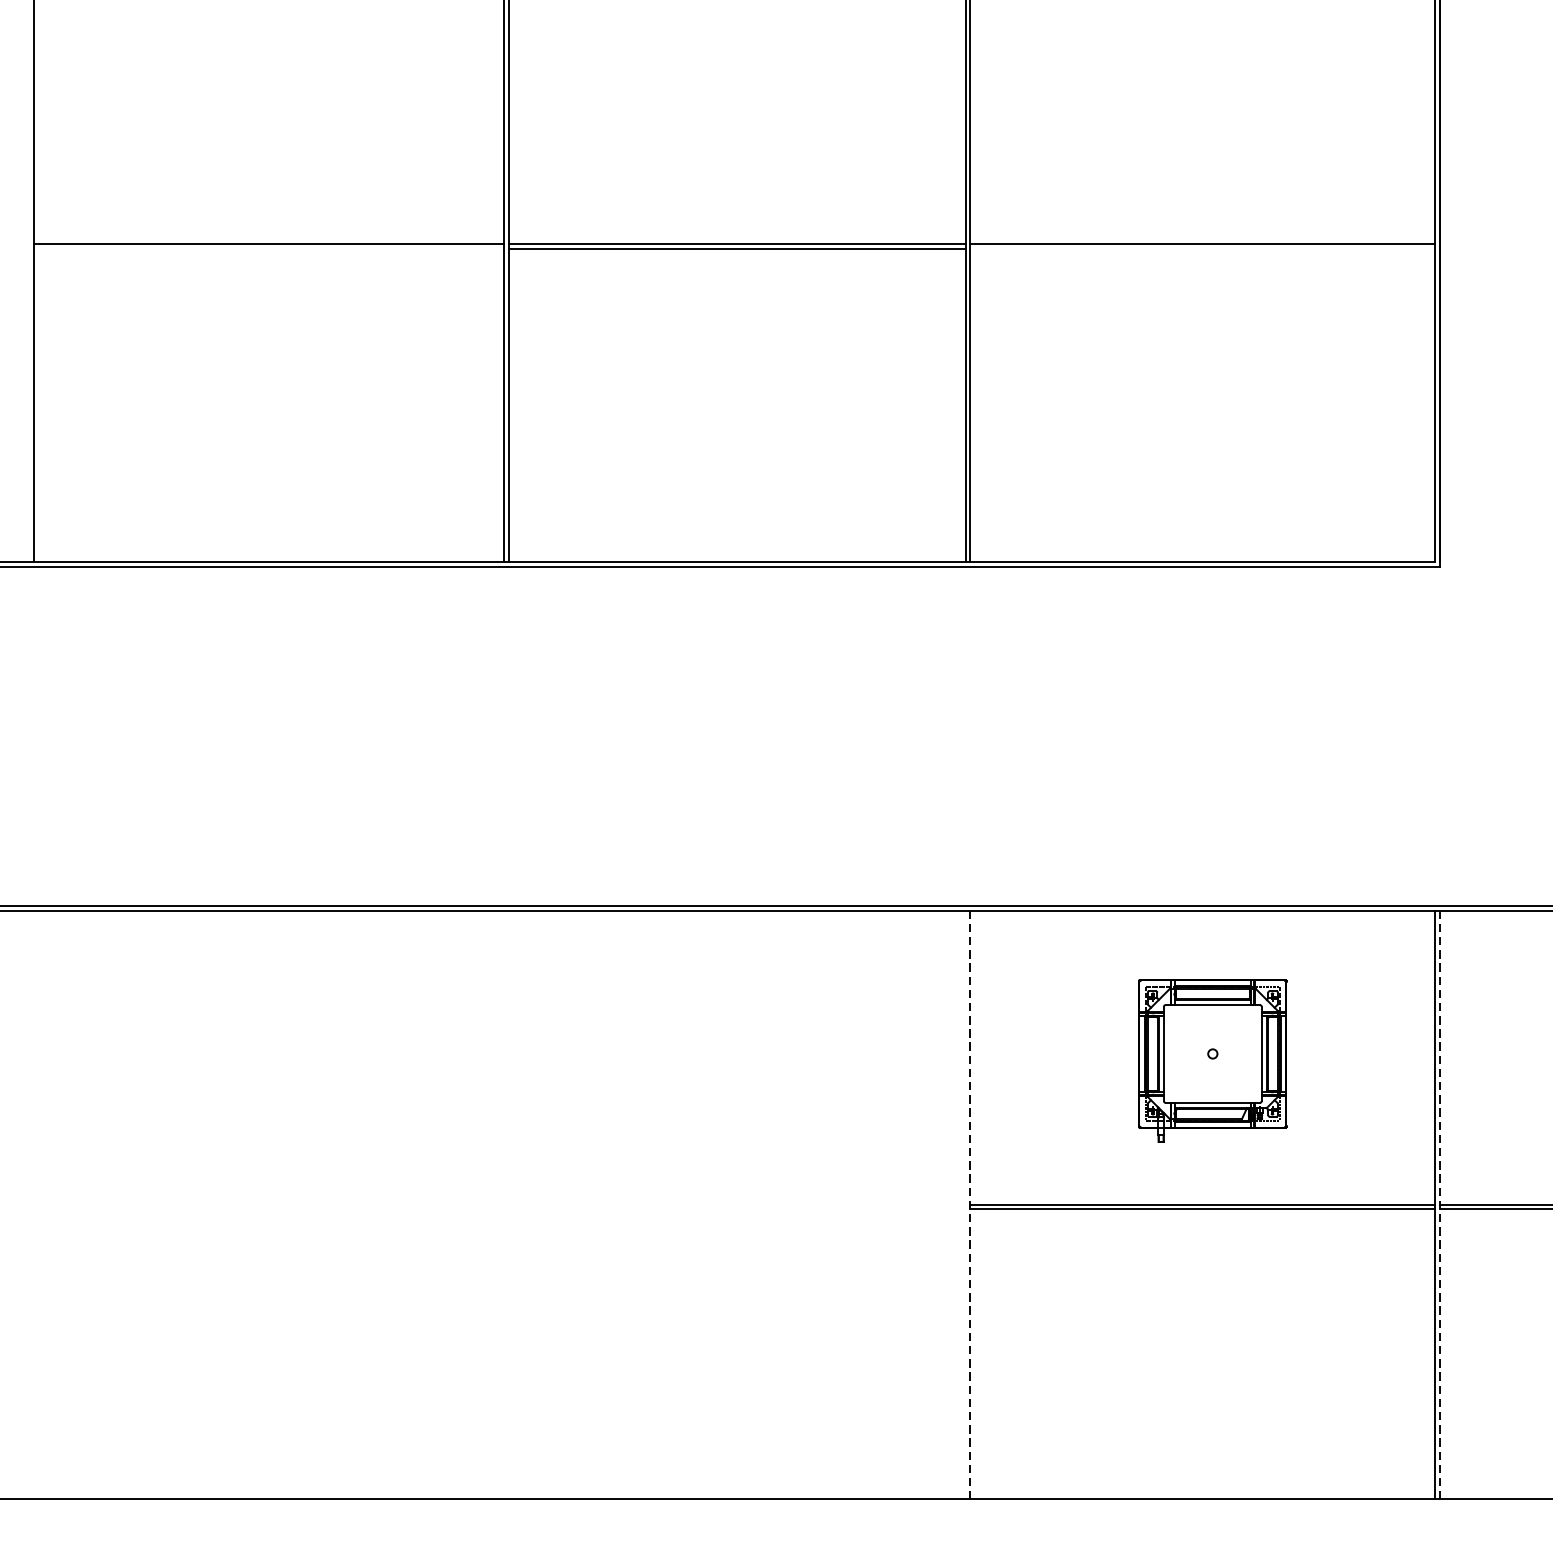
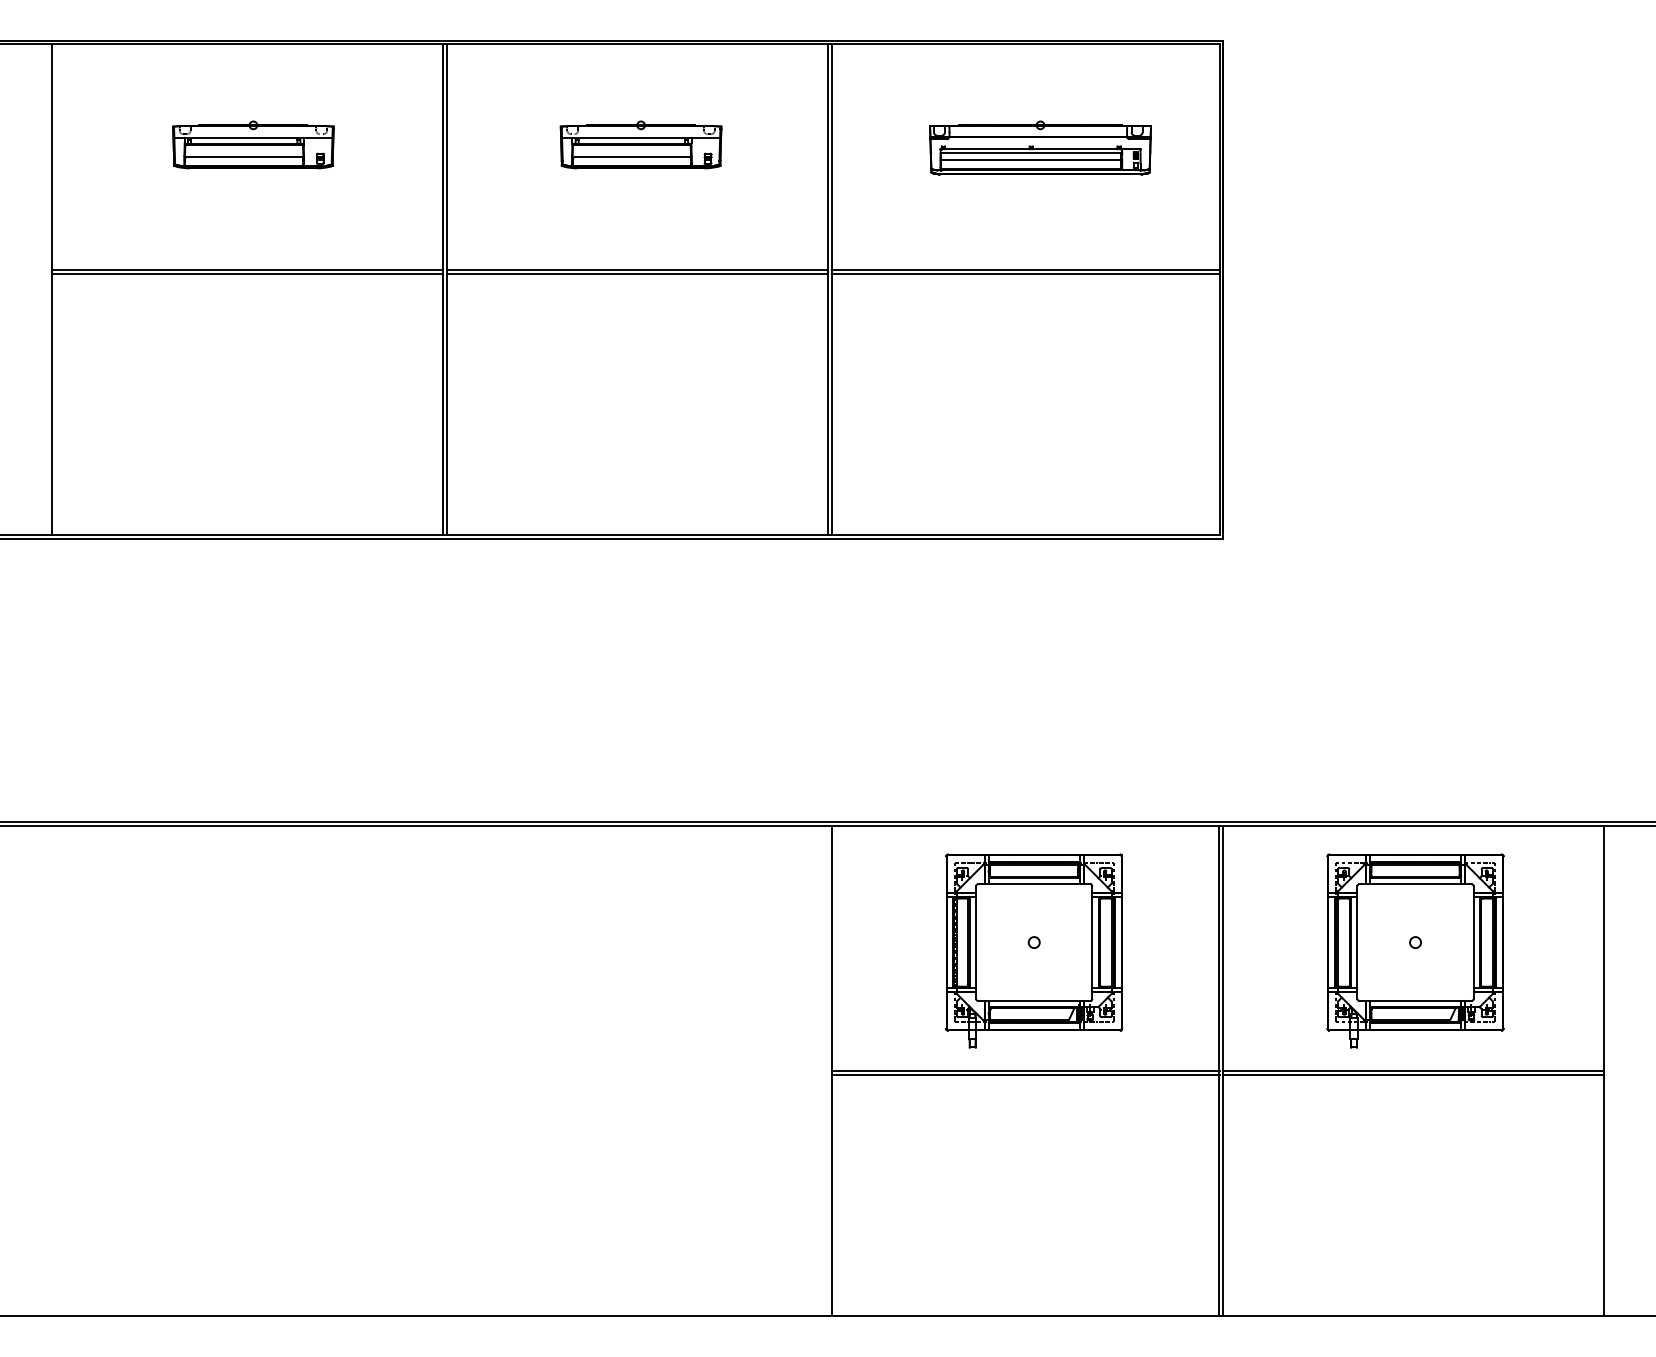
part: (276, 93) -> (253, 144), added
part: (740, 93) -> (640, 144), added
part: (1220, 97) -> (1040, 147), added
line: (269, 248) -> (247, 273), added
line: (1202, 248) -> (1025, 273), added
part: (1212, 1060) -> (1033, 950), size x1.43
line: (969, 1205) -> (831, 1071), dashed -> solid
line: (1439, 1205) -> (1223, 1071), dashed -> solid

